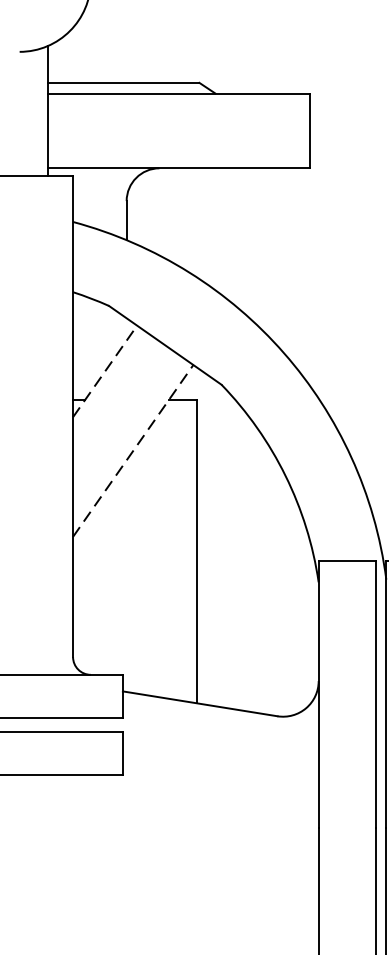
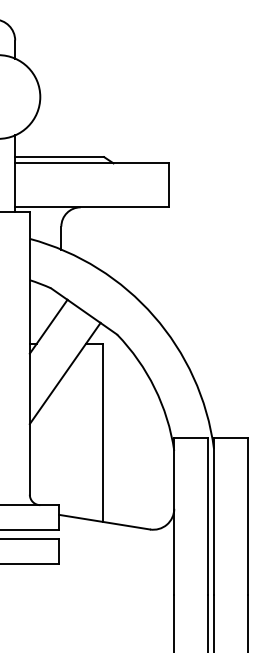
line: (104, 370) -> (48, 326), dashed -> solid
line: (133, 450) -> (65, 373), dashed -> solid

